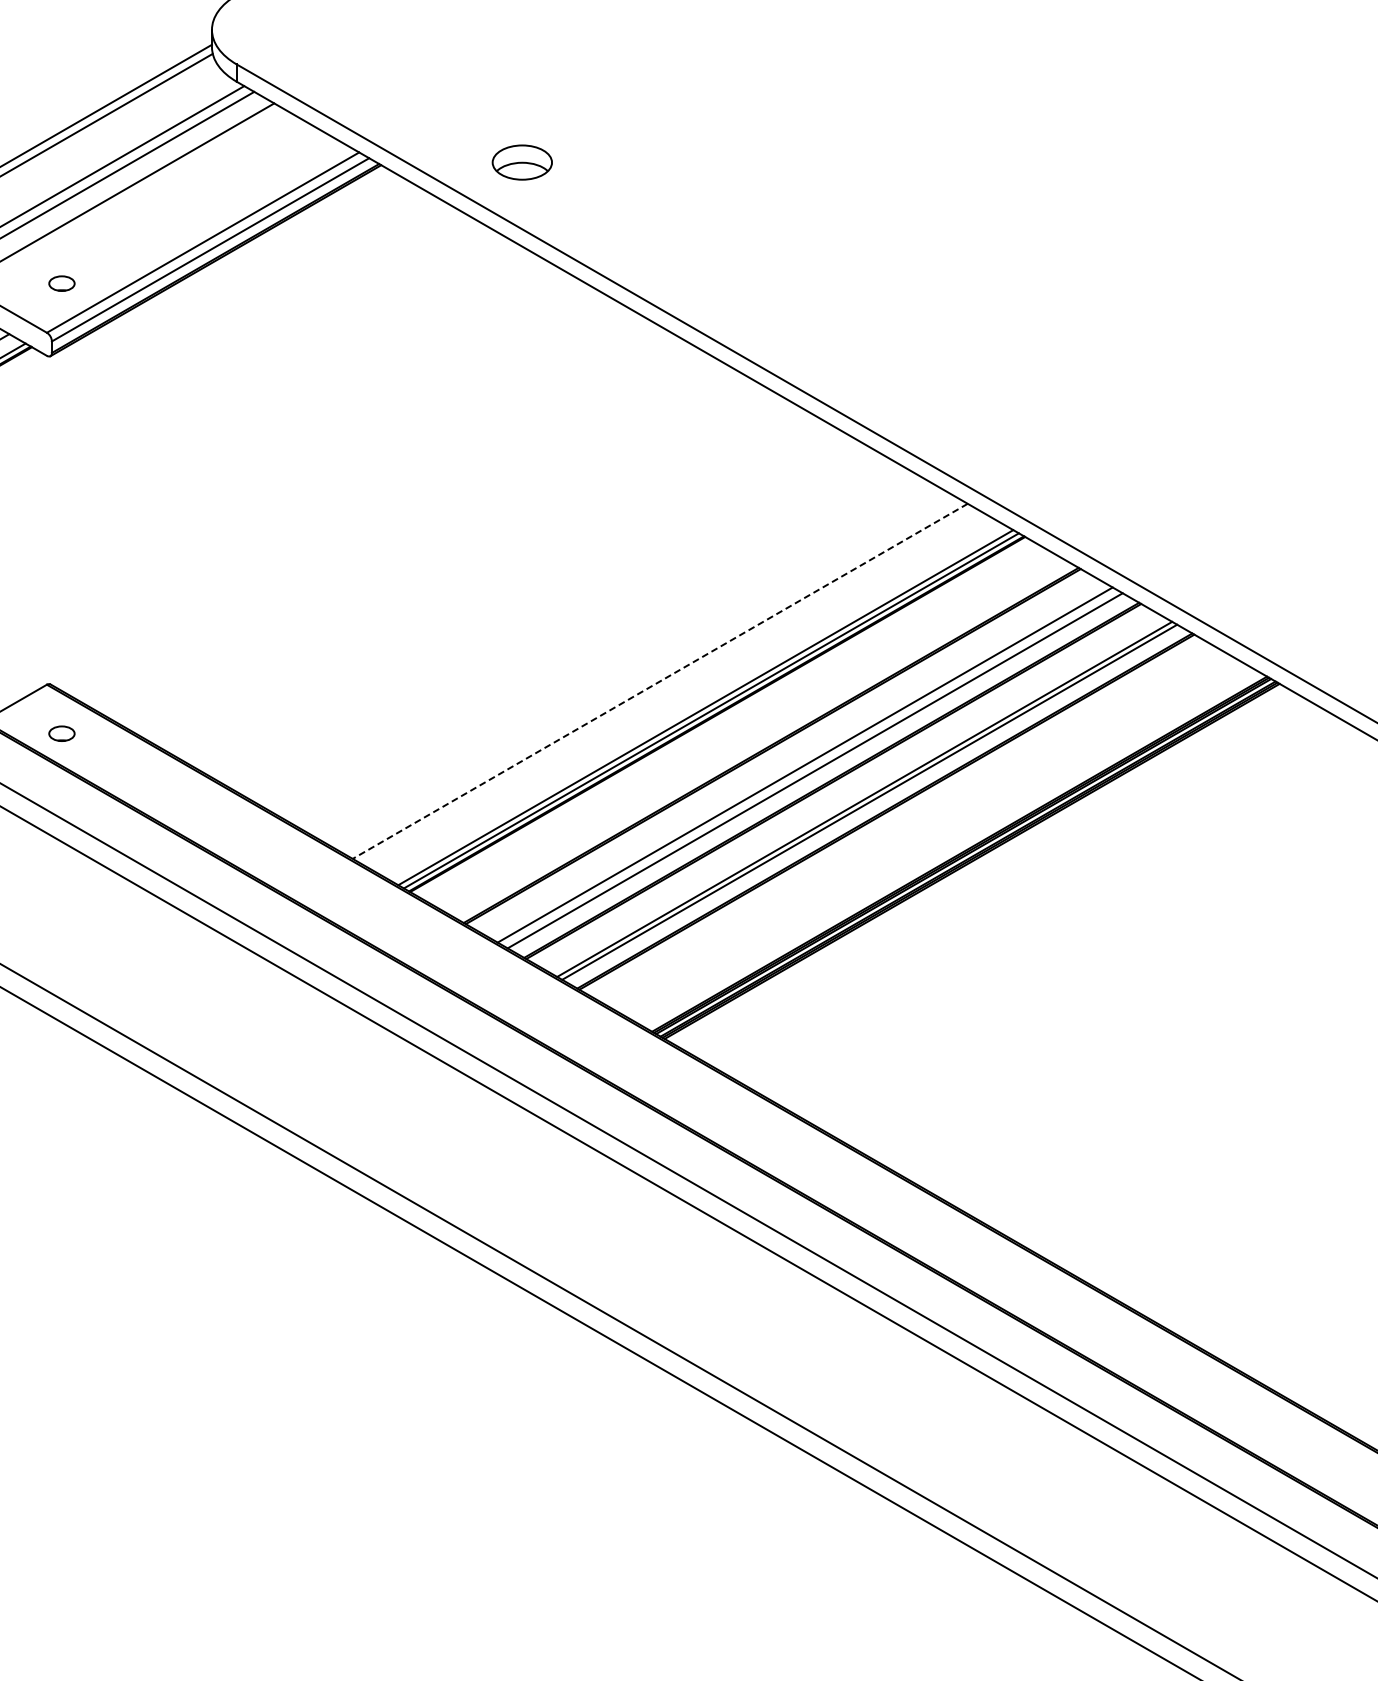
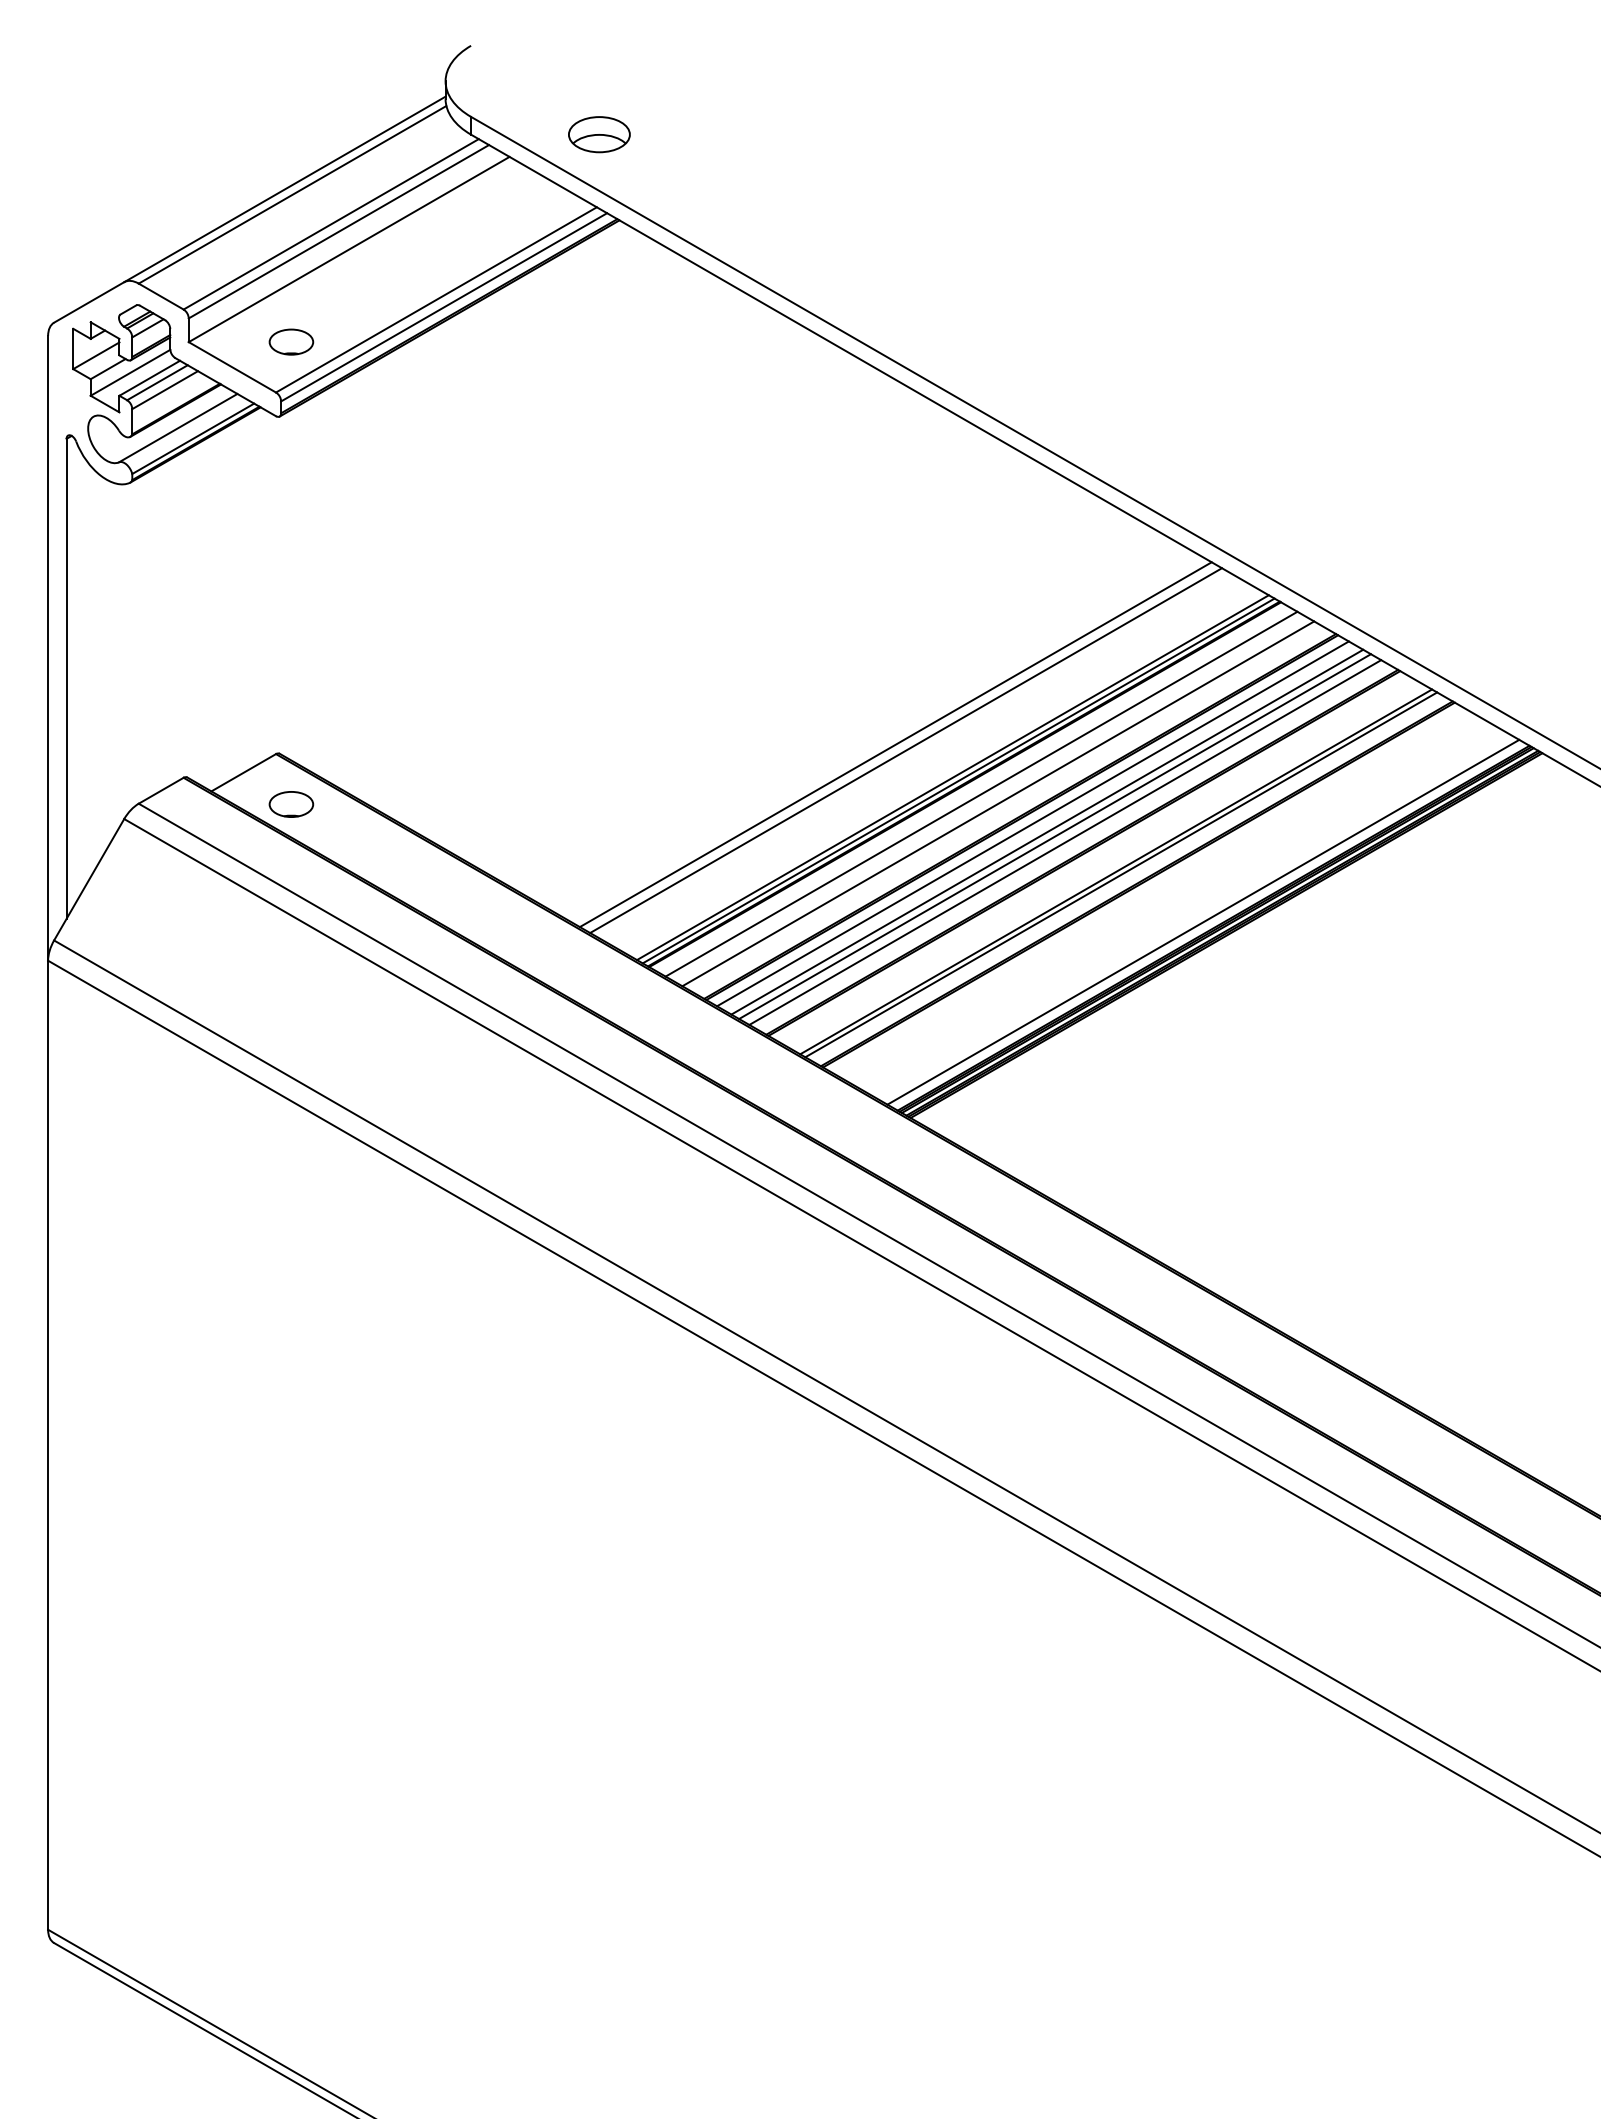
part: (522, 162) -> (599, 134), moved
part: (62, 283) -> (291, 341), size x1.67
line: (649, 675) -> (895, 744), added
line: (660, 681) -> (906, 750), dashed -> solid
line: (733, 723) -> (981, 793), added
line: (750, 732) -> (998, 803), added
part: (62, 733) -> (291, 804), size x1.67
line: (783, 752) -> (1032, 823), added
line: (797, 760) -> (1047, 831), added
line: (949, 847) -> (1203, 921), added

